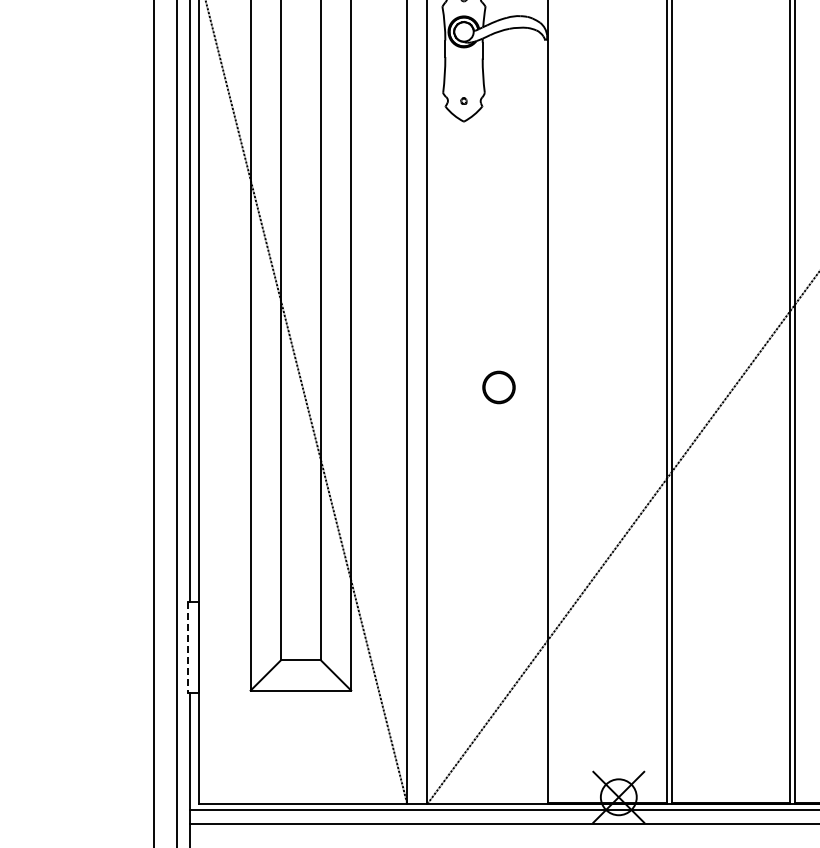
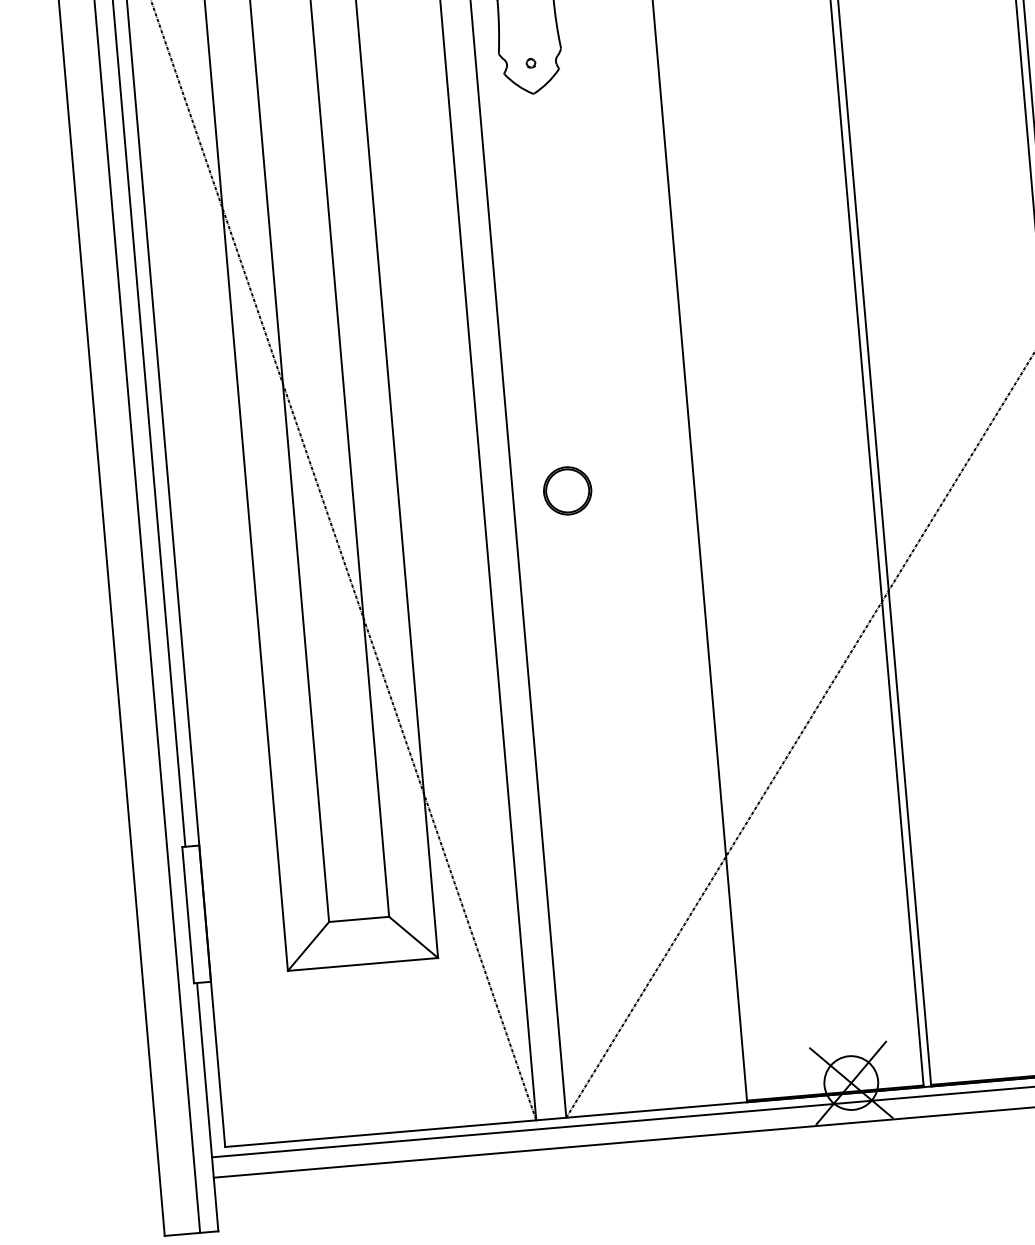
part: (498, 387) -> (566, 490), moved
line: (187, 647) -> (188, 914), dashed -> solid

